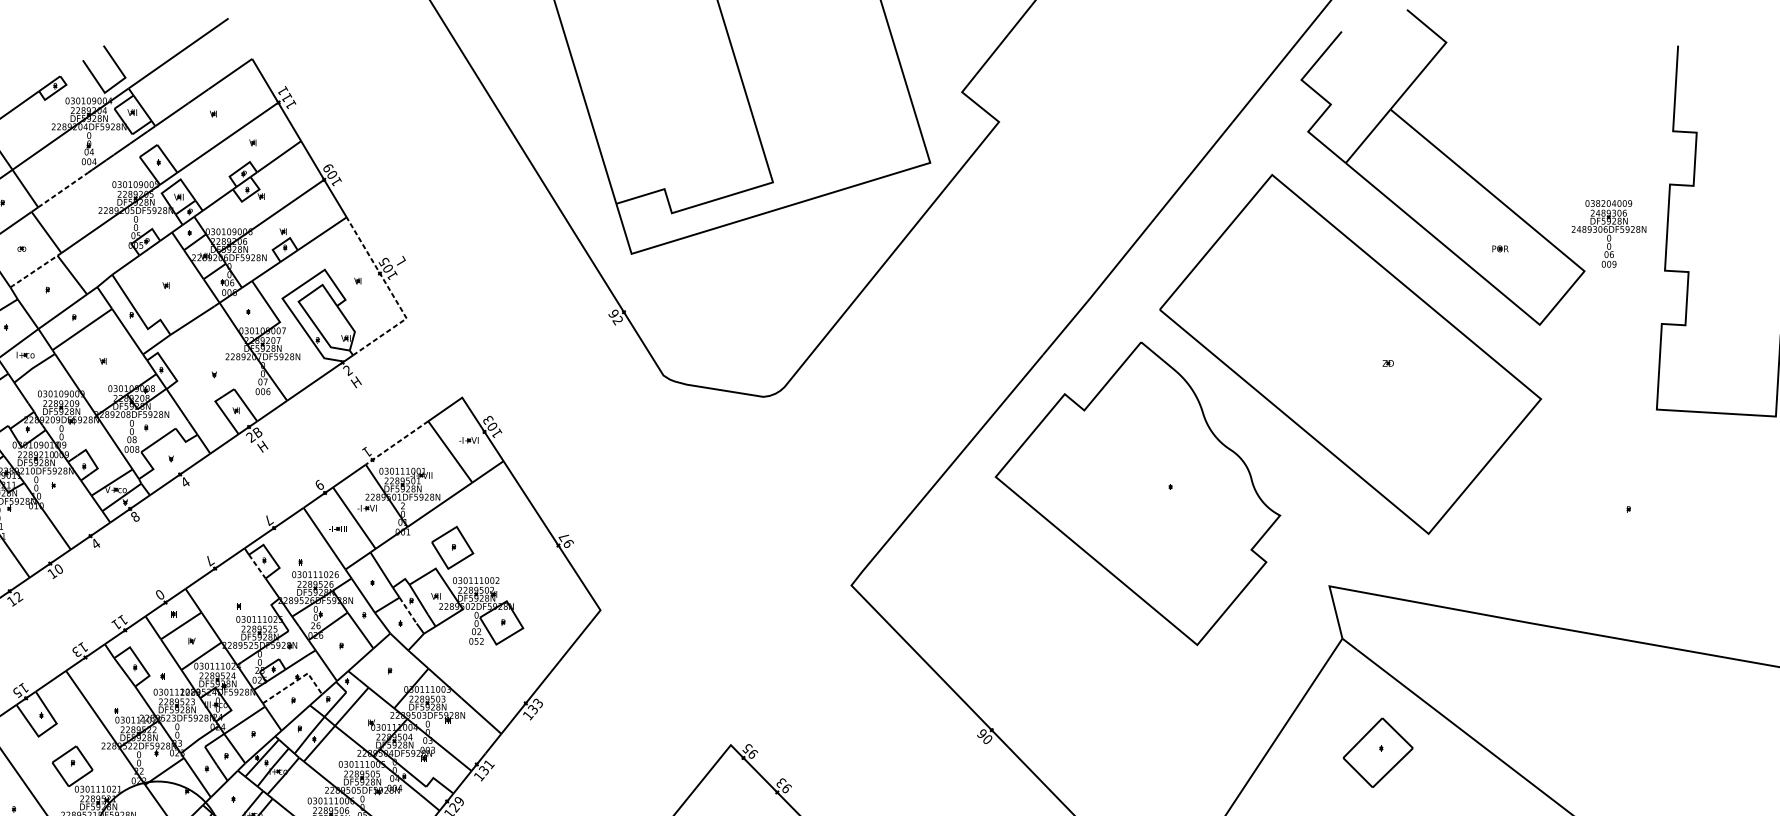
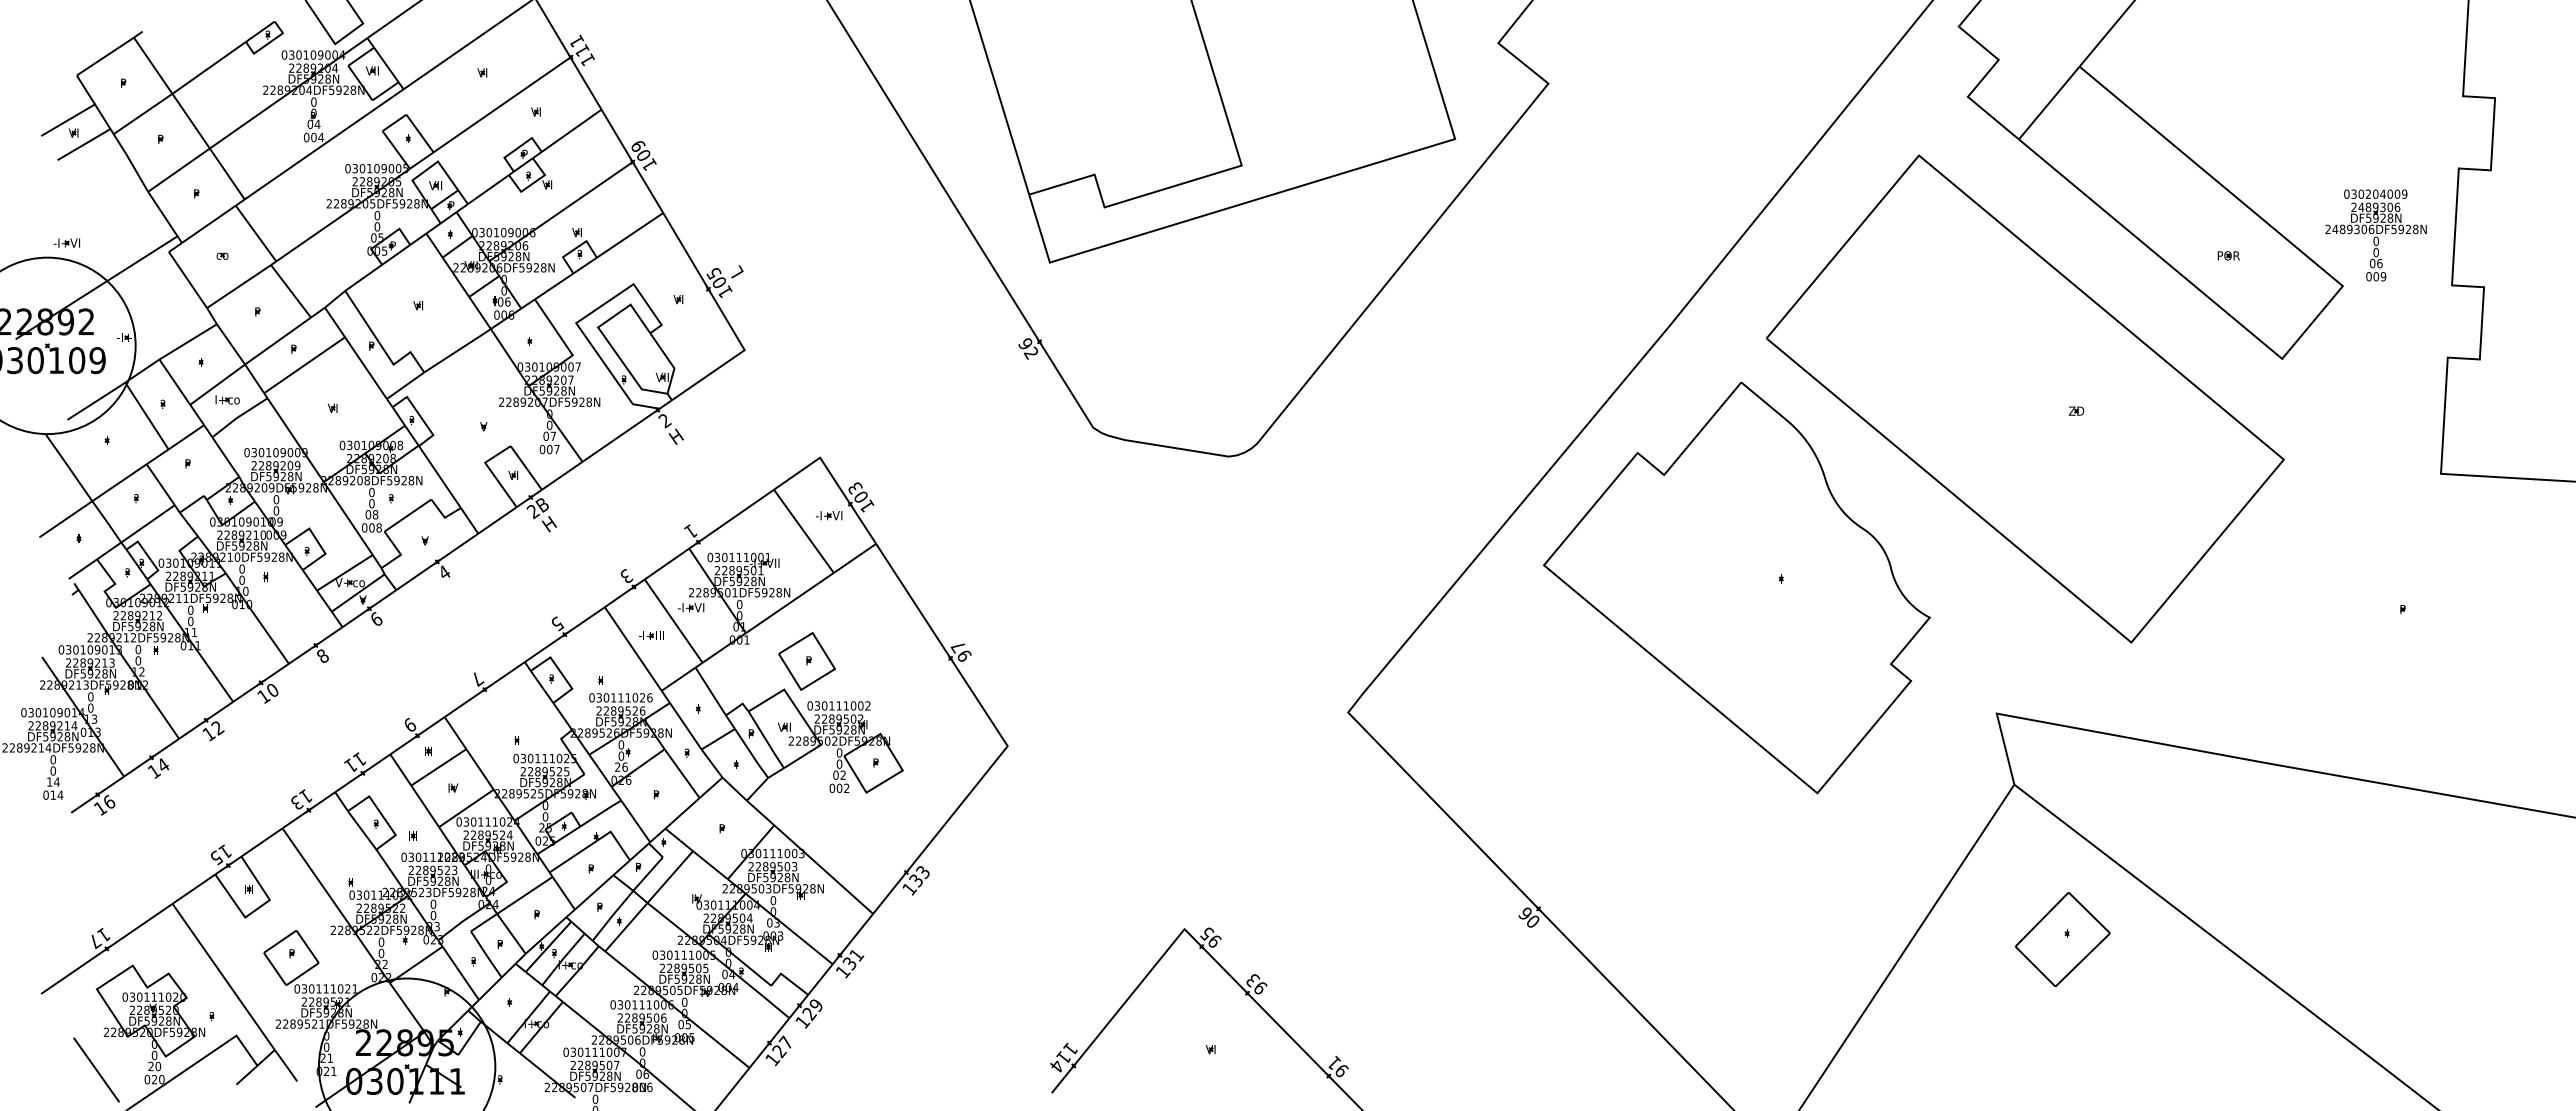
line: (63, 190) -> (278, 176), dashed -> solid
text: (1598, 202) -> (2361, 193), 038204009 -> 030204009
line: (33, 271) -> (238, 286), dashed -> solid
line: (393, 296) -> (726, 320), dashed -> solid
text: (267, 391) -> (556, 449), 006 -> 007
line: (396, 443) -> (731, 519), dashed -> solid
text: (319, 484) -> (626, 575), 9 -> 3
text: (402, 505) -> (739, 604), 2 -> 0
text: (135, 516) -> (376, 619), 8 -> 6
text: (268, 519) -> (557, 623), 7 -> 5
text: (95, 543) -> (322, 655), 4 -> 8
line: (257, 566) -> (542, 686), dashed -> solid
text: (160, 594) -> (410, 724), 0 -> 9
line: (408, 611) -> (746, 747), dashed -> solid
text: (476, 641) -> (839, 788), 052 -> 002
line: (296, 681) -> (595, 842), dashed -> solid

